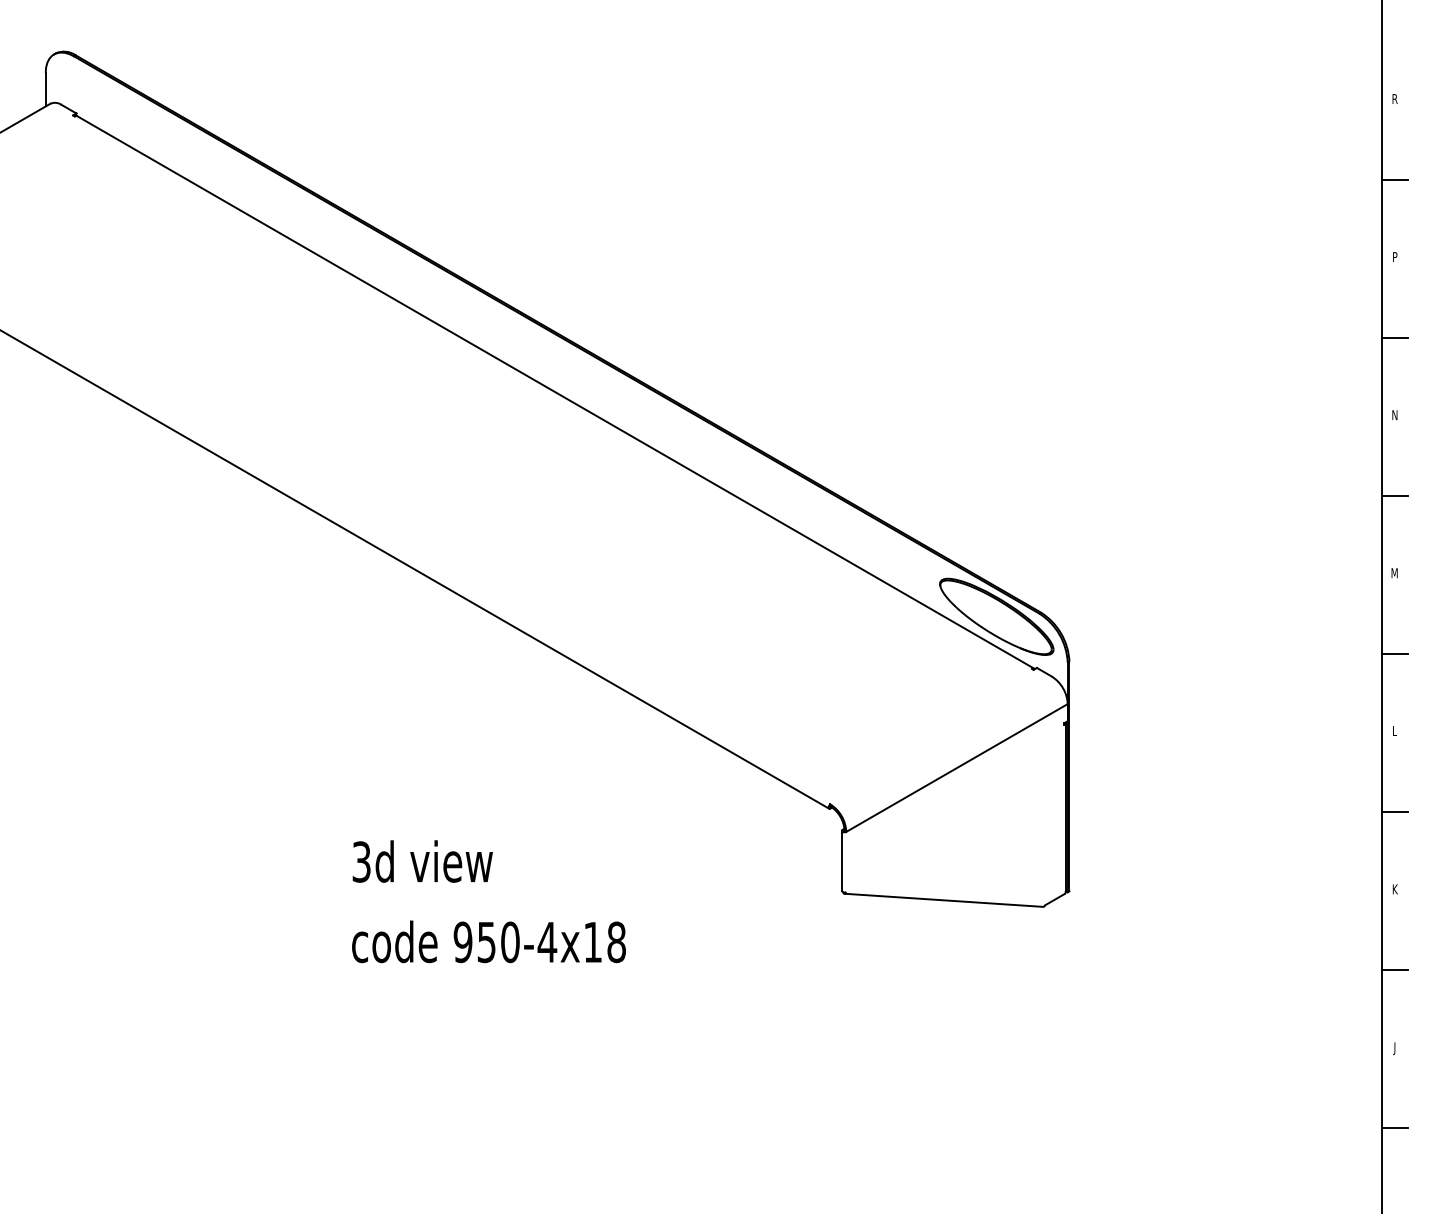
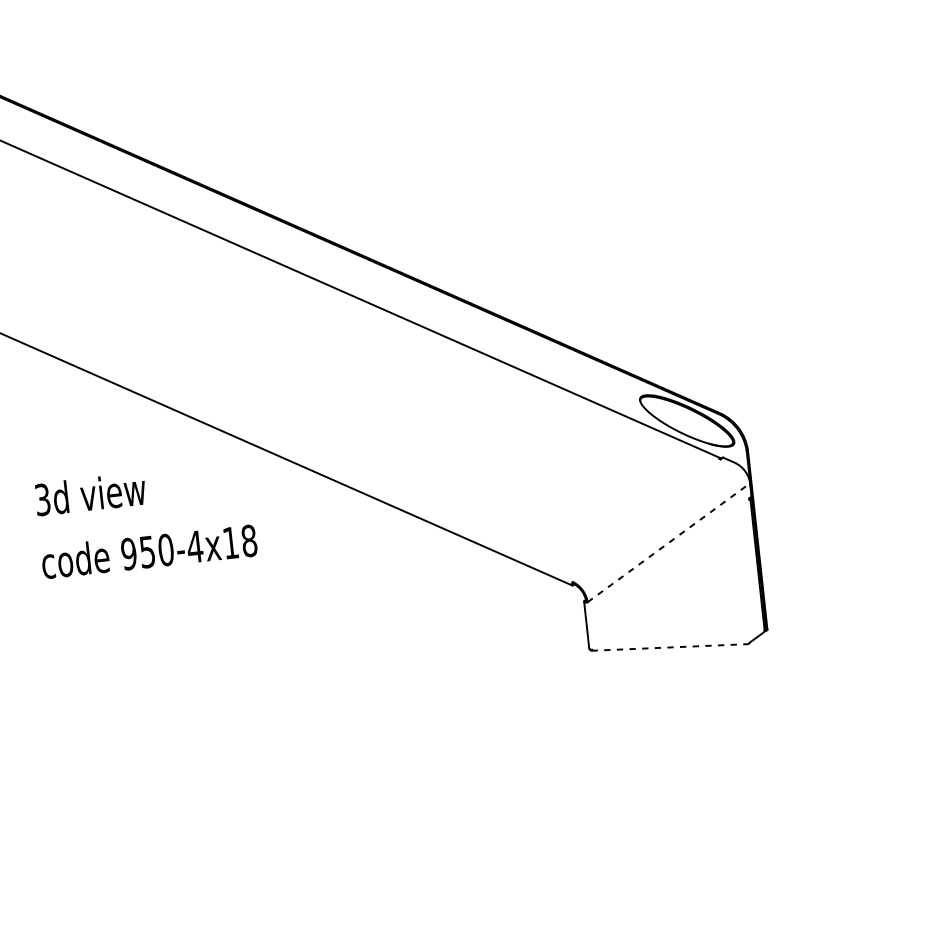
line: (957, 768) -> (669, 543), solid -> dashed
line: (944, 900) -> (670, 647), solid -> dashed
text: (488, 901) -> (145, 519), moved

